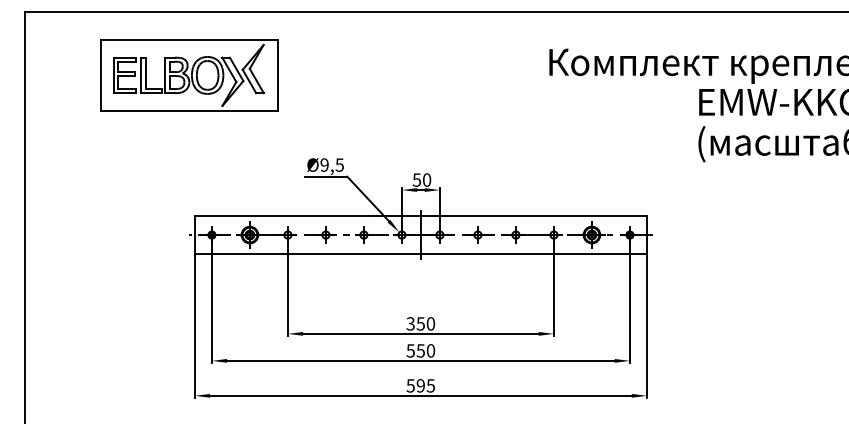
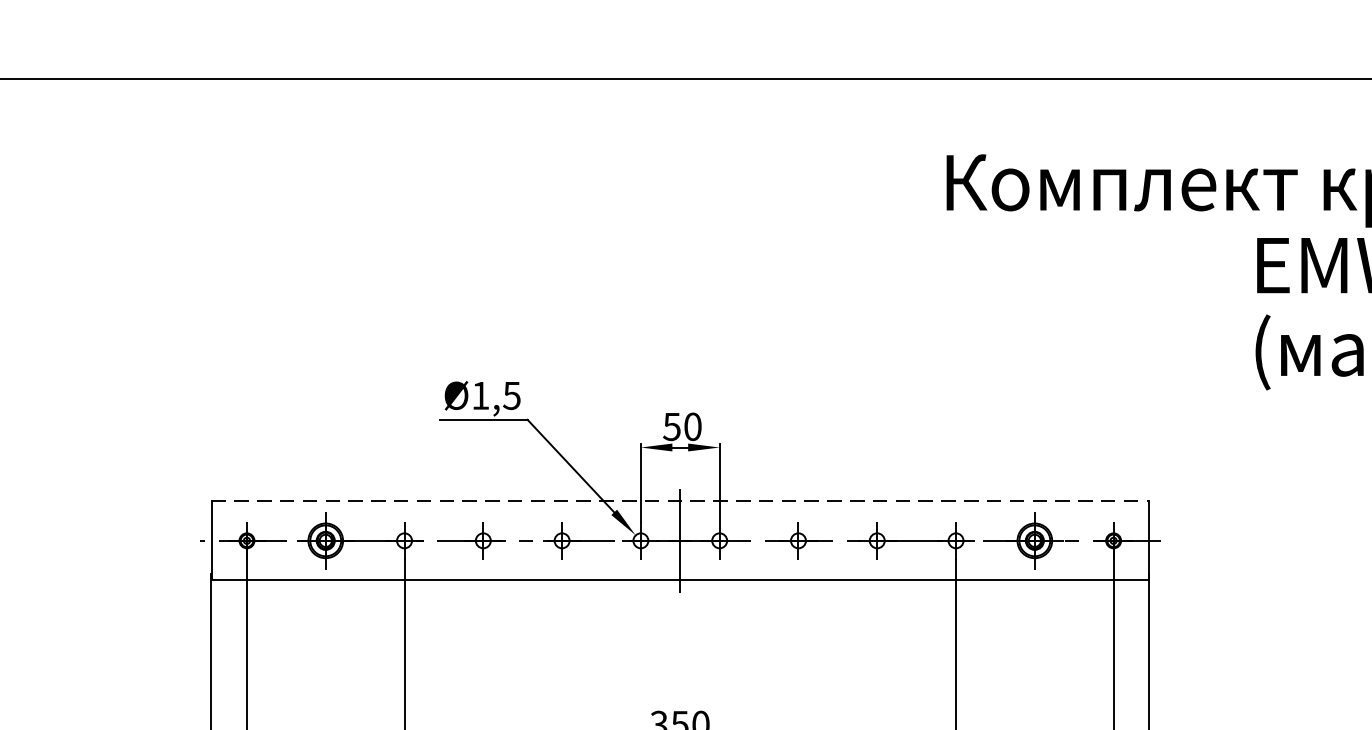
part: (189, 75) -> (200, 210), removed
text: (324, 164) -> (480, 394), Ø9,5 -> Ø1,5
line: (421, 216) -> (681, 502), solid -> dashed

